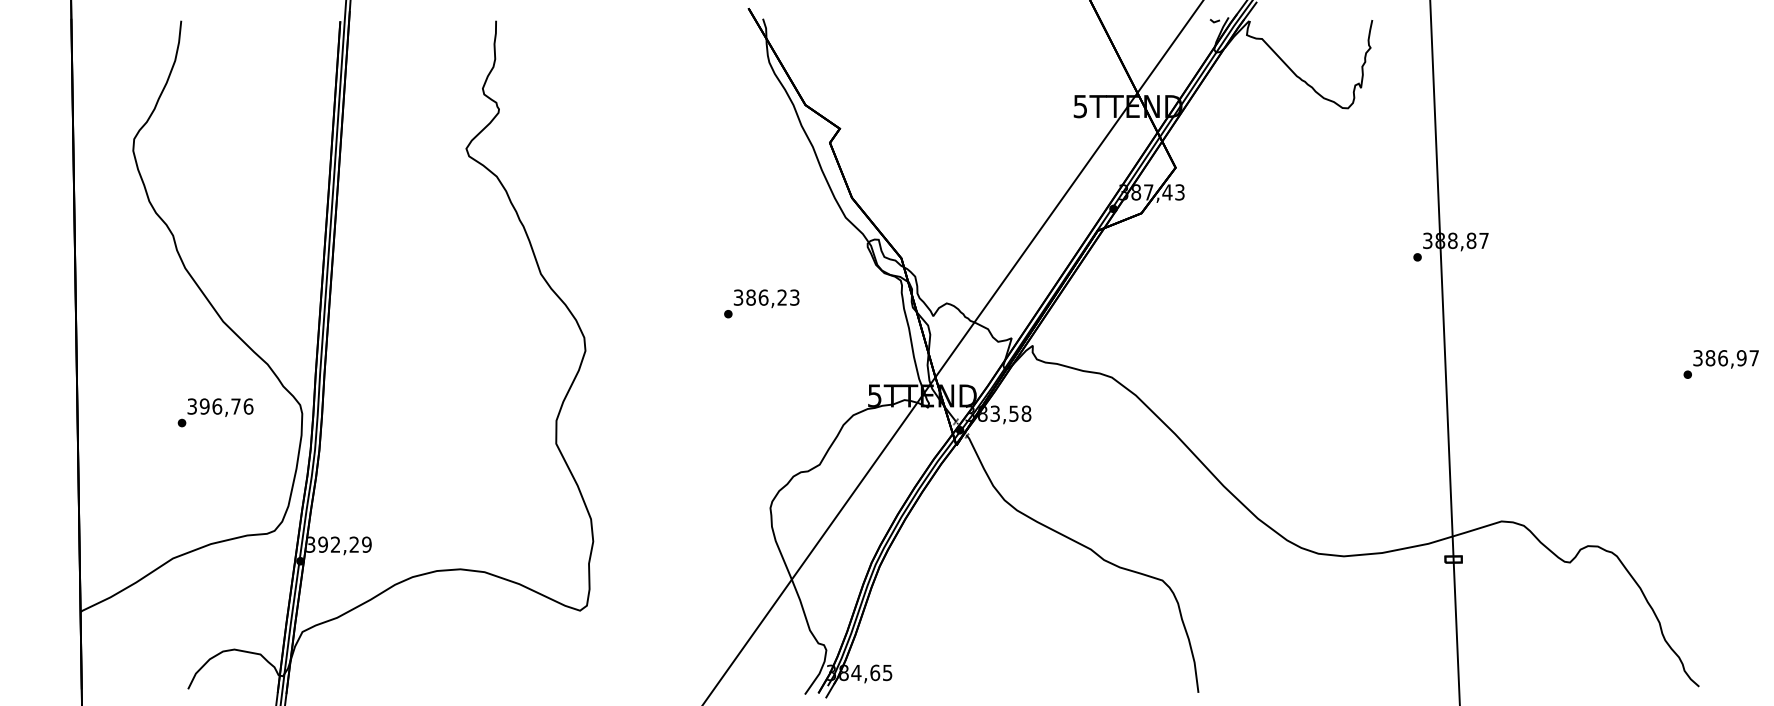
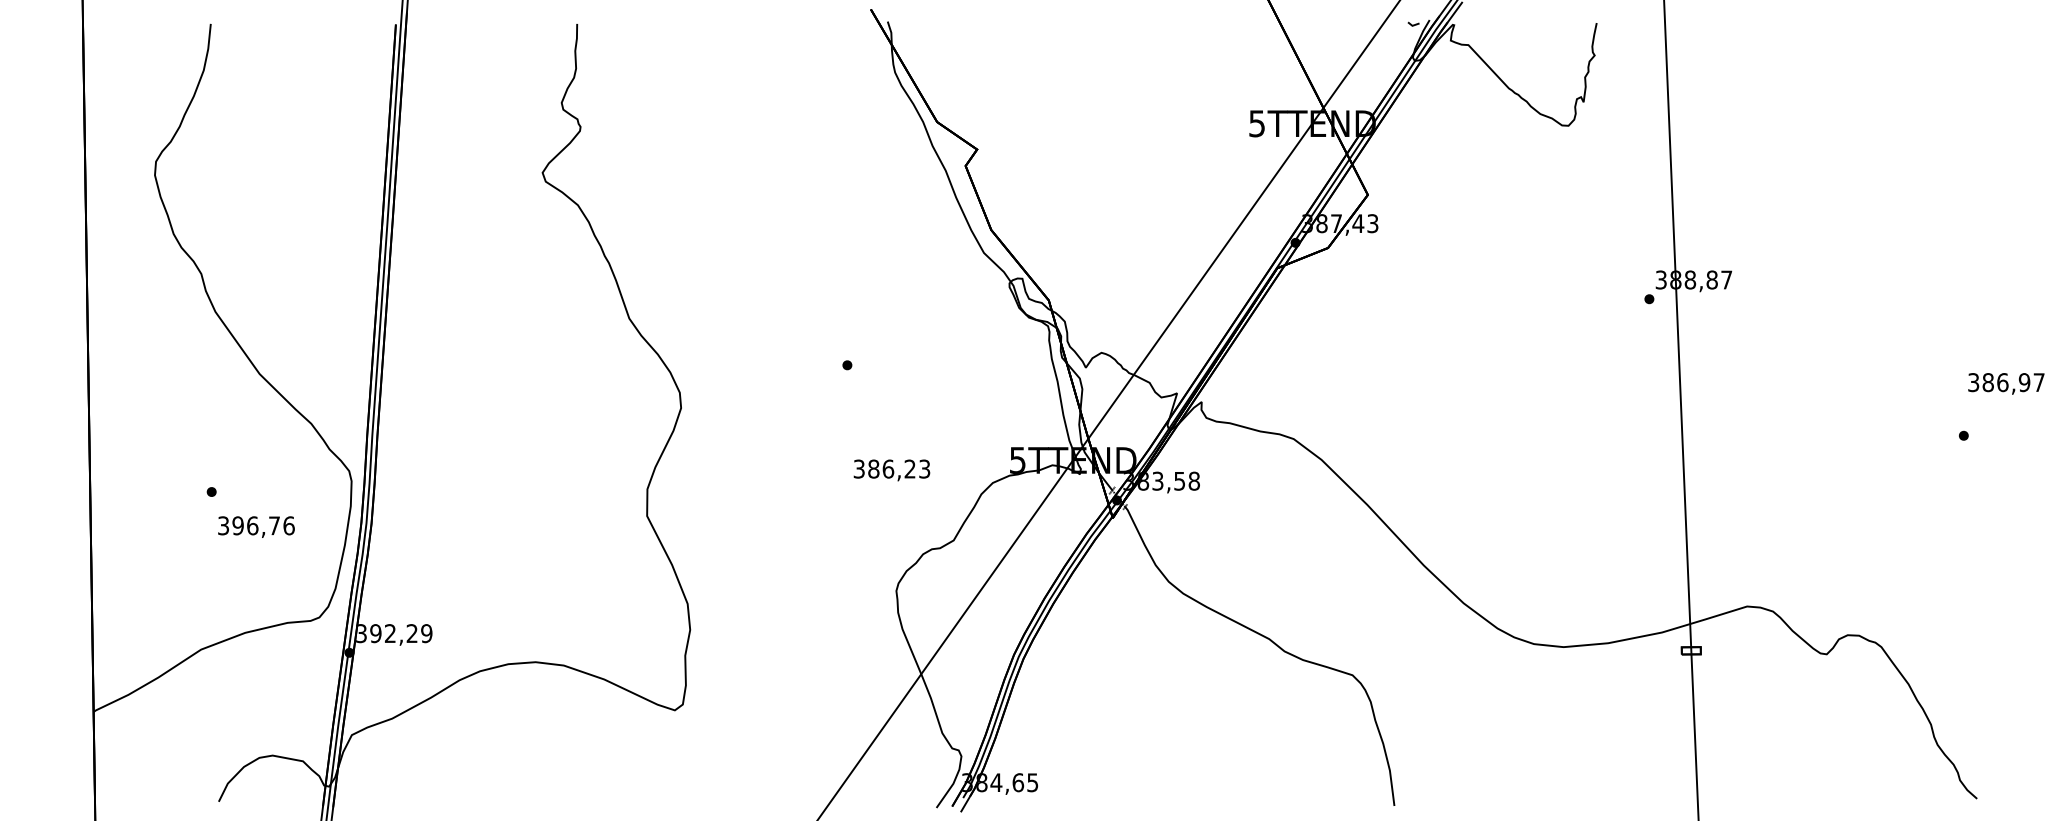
text: (766, 298) -> (891, 470), moved
text: (1726, 359) -> (2006, 383), moved
text: (220, 407) -> (256, 526), moved

